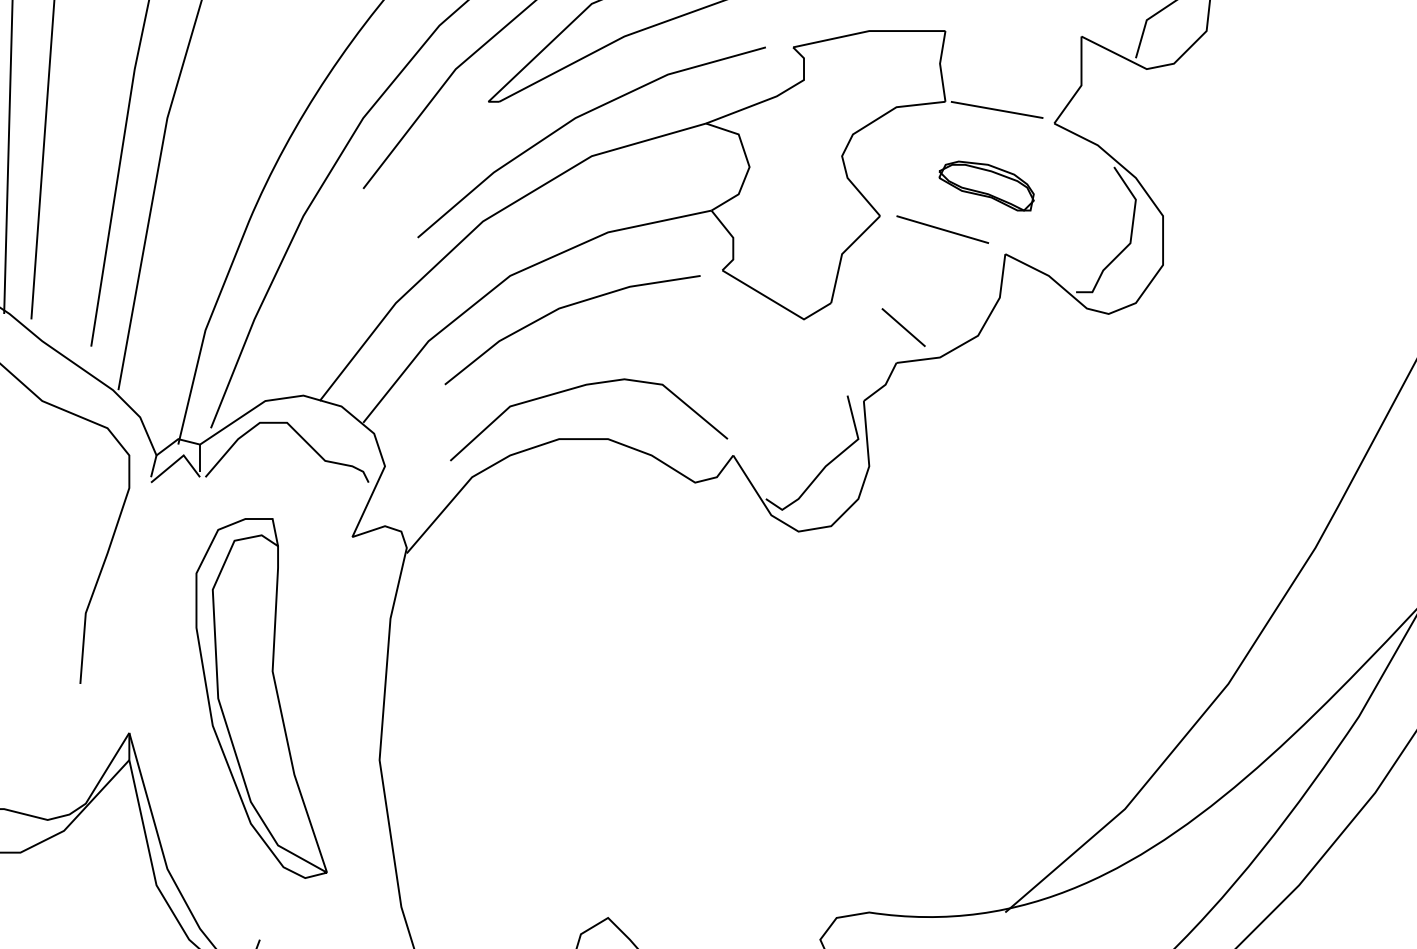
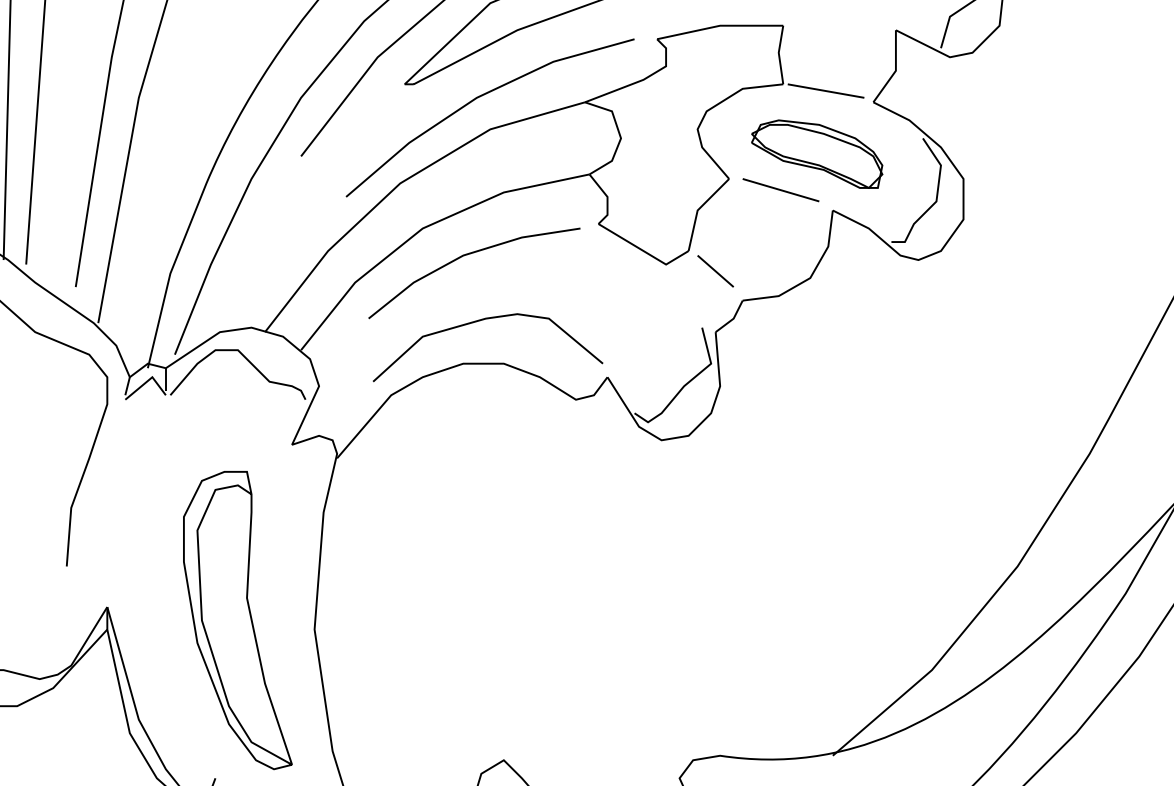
part: (986, 185) -> (817, 153), size x1.67
line: (903, 327) -> (715, 271), moved
curve: (275, 692) -> (249, 615), moved

